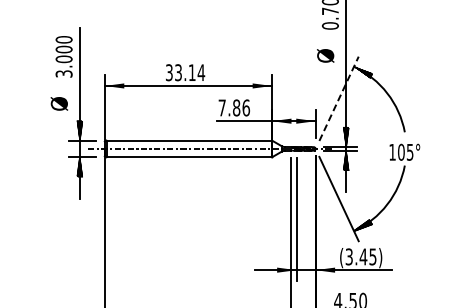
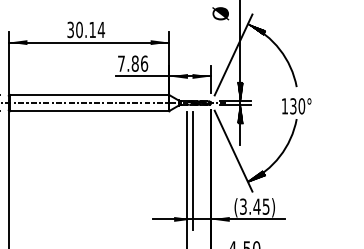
text: (178, 72) -> (79, 29), 33.14 -> 30.14
line: (339, 98) -> (234, 54), dashed -> solid
text: (405, 151) -> (297, 105), 105° -> 130°

